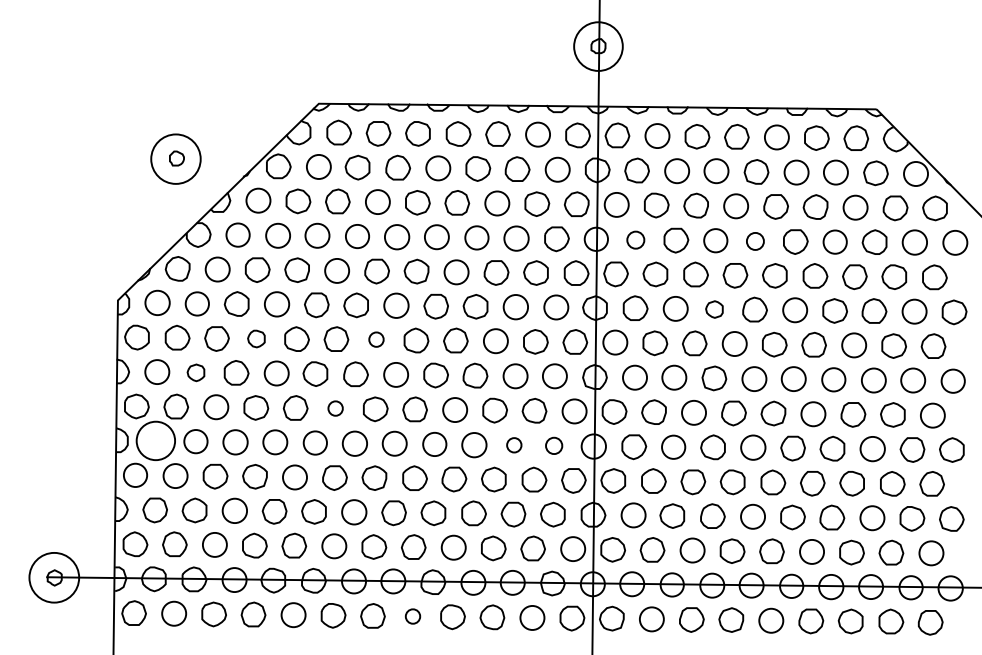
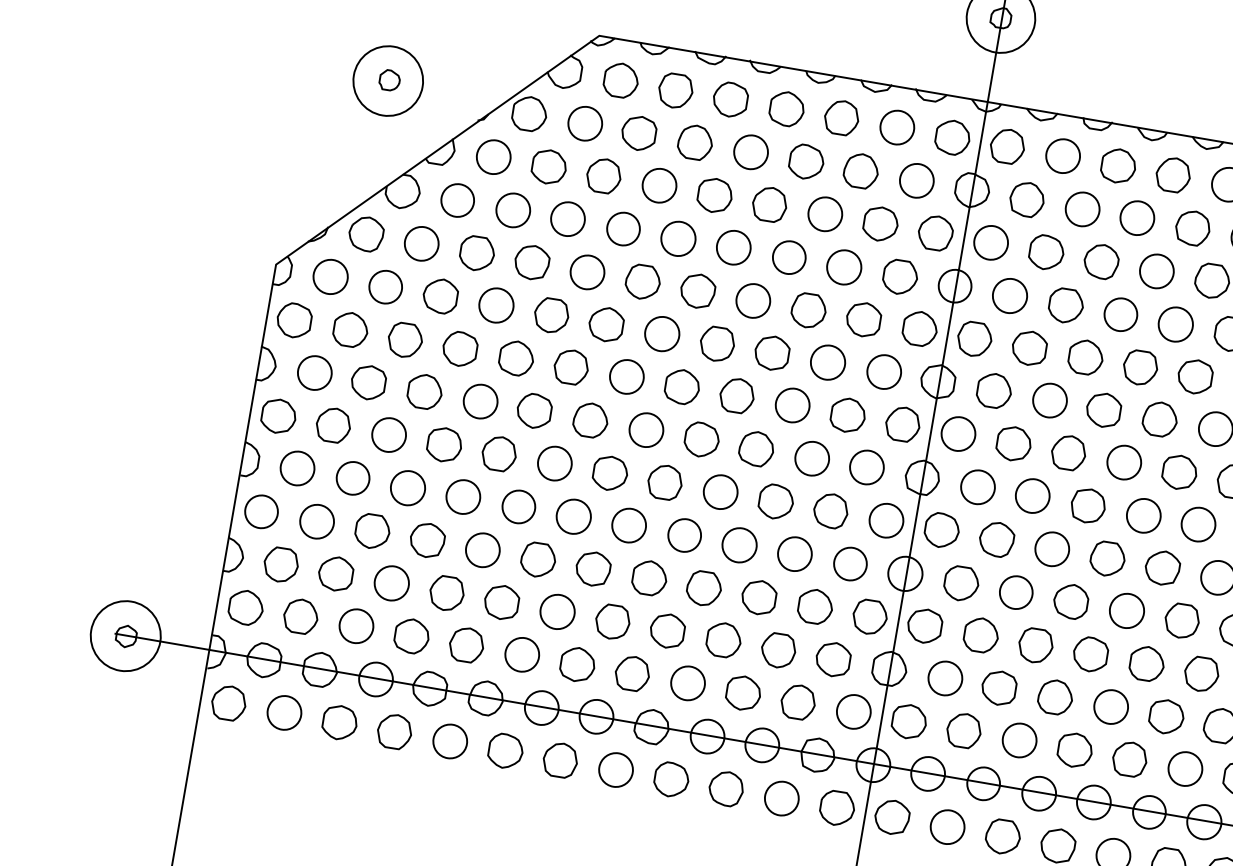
circle: (635, 240) -> (1009, 296), size x1.43
circle: (755, 241) -> (1175, 324), size x1.43
part: (714, 309) -> (1103, 410), size x1.43
part: (256, 338) -> (460, 348), size x1.43
circle: (376, 339) -> (626, 376), size x1.67
part: (195, 372) -> (367, 382), size x1.43
circle: (335, 408) -> (554, 463), size x1.67
circle: (155, 440) -> (297, 467), size x0.62
circle: (514, 445) -> (795, 554), size x1.67
circle: (553, 445) -> (849, 563), size x1.43
circle: (412, 616) -> (615, 769), size x1.67

